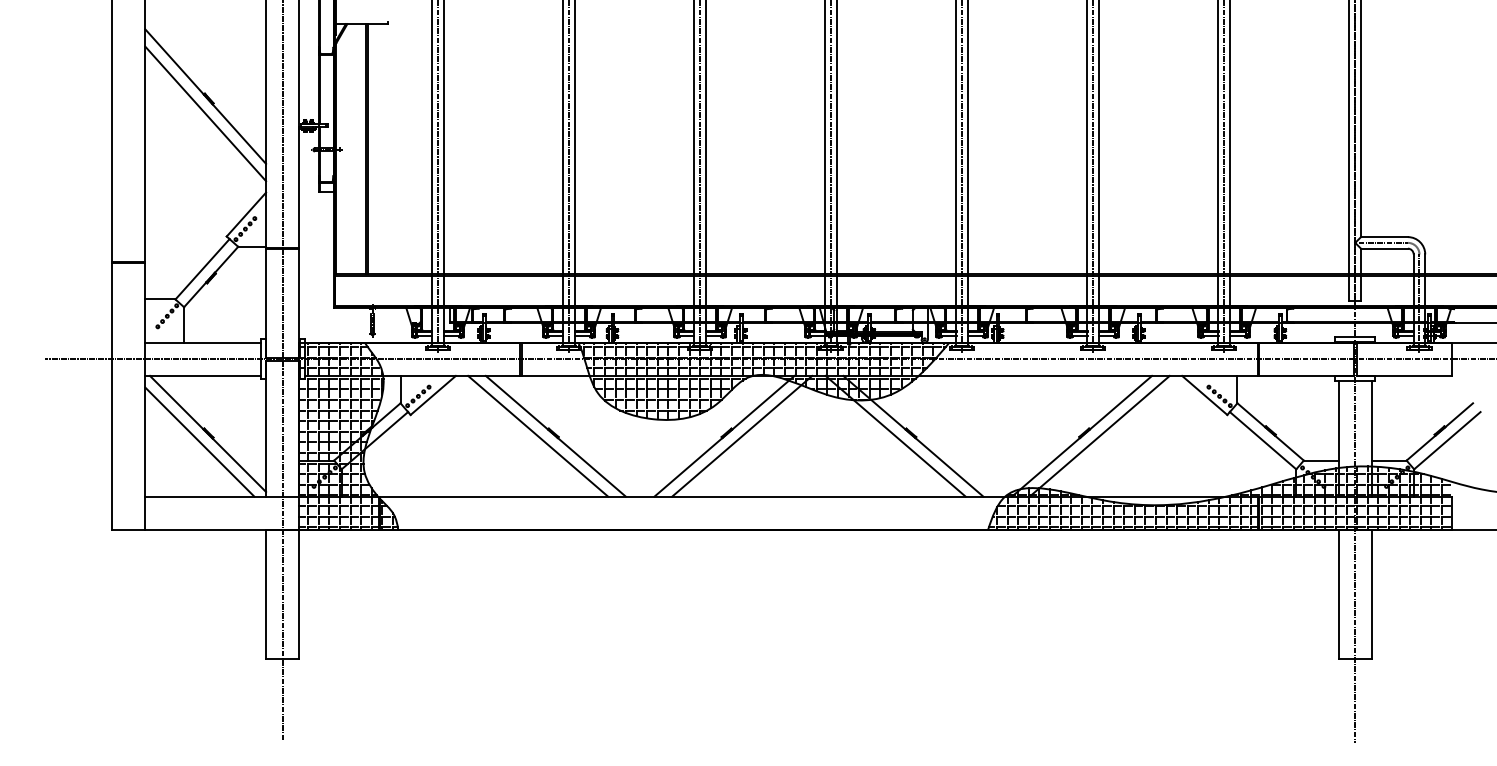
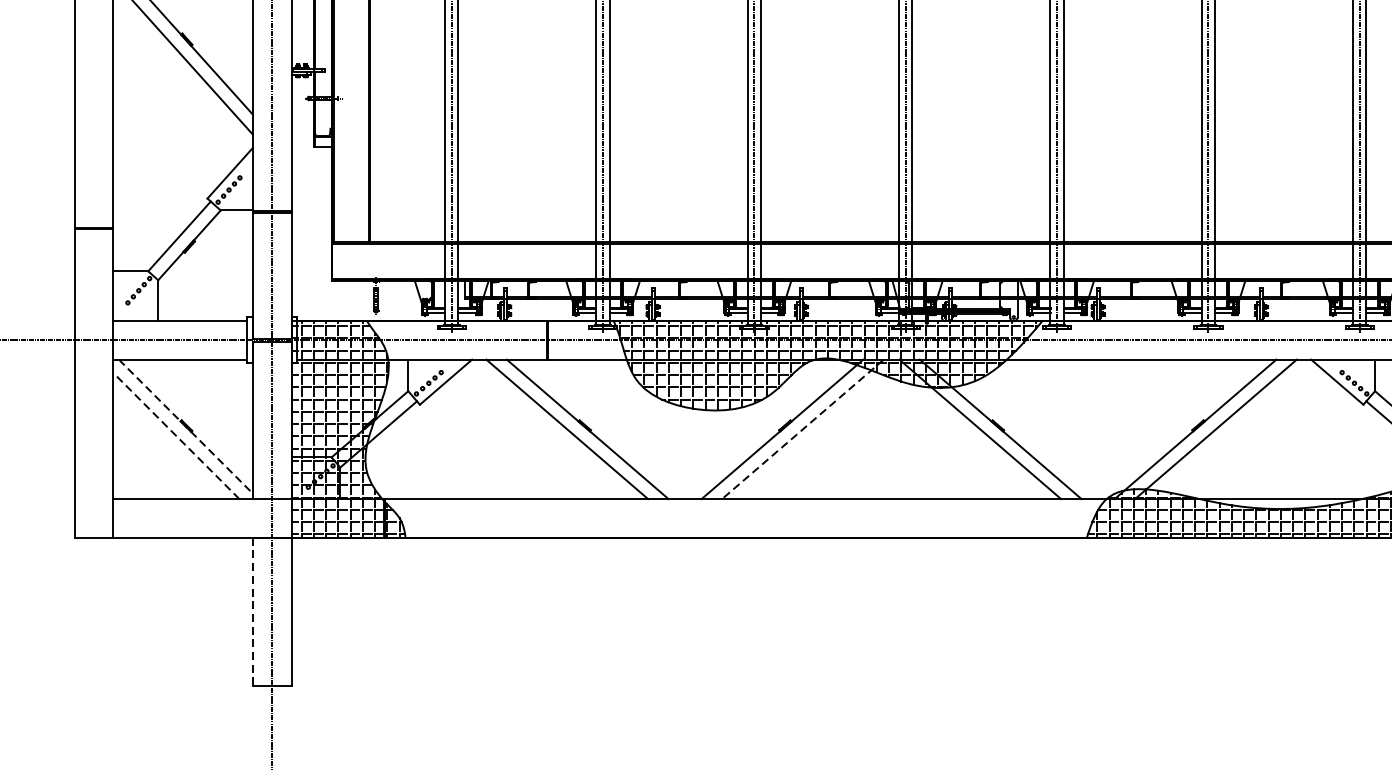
line: (208, 434) -> (186, 427), solid -> dashed
line: (741, 436) -> (802, 429), solid -> dashed
line: (199, 441) -> (176, 435), solid -> dashed
line: (266, 594) -> (253, 612), solid -> dashed

